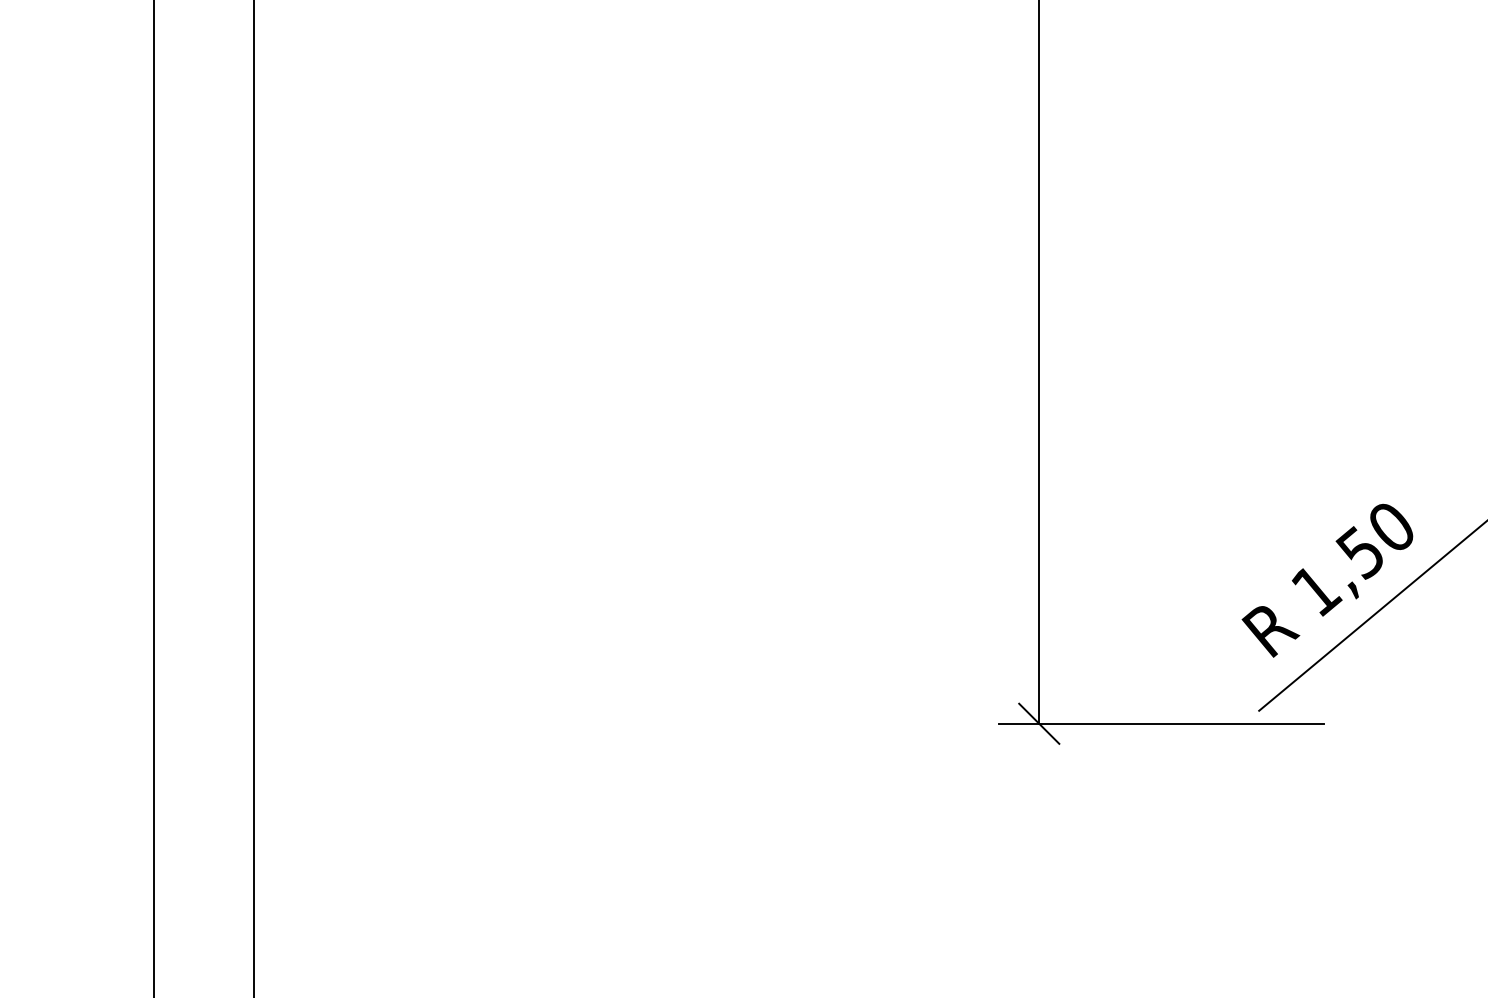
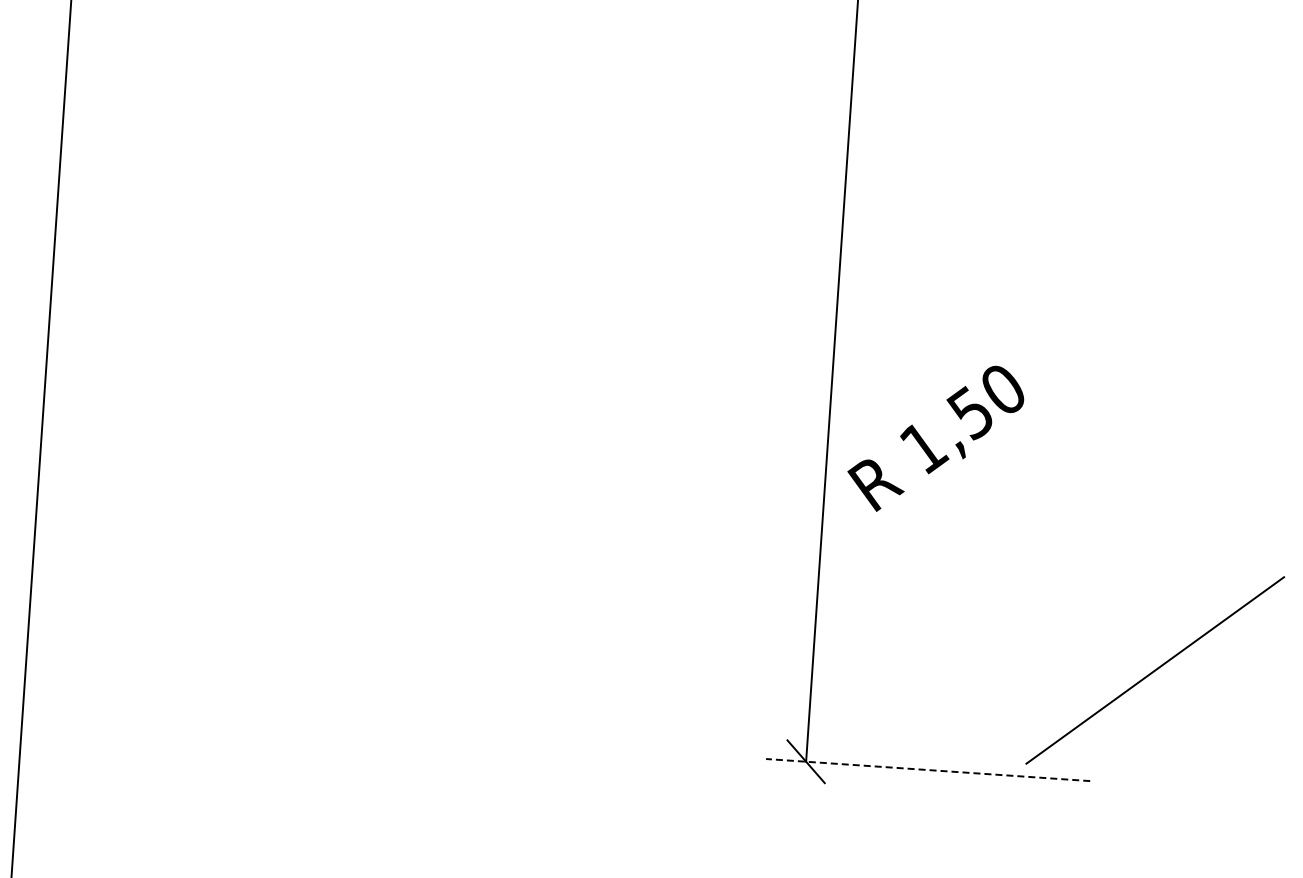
text: (1327, 580) -> (935, 438), moved
line: (1161, 723) -> (928, 769), solid -> dashed

